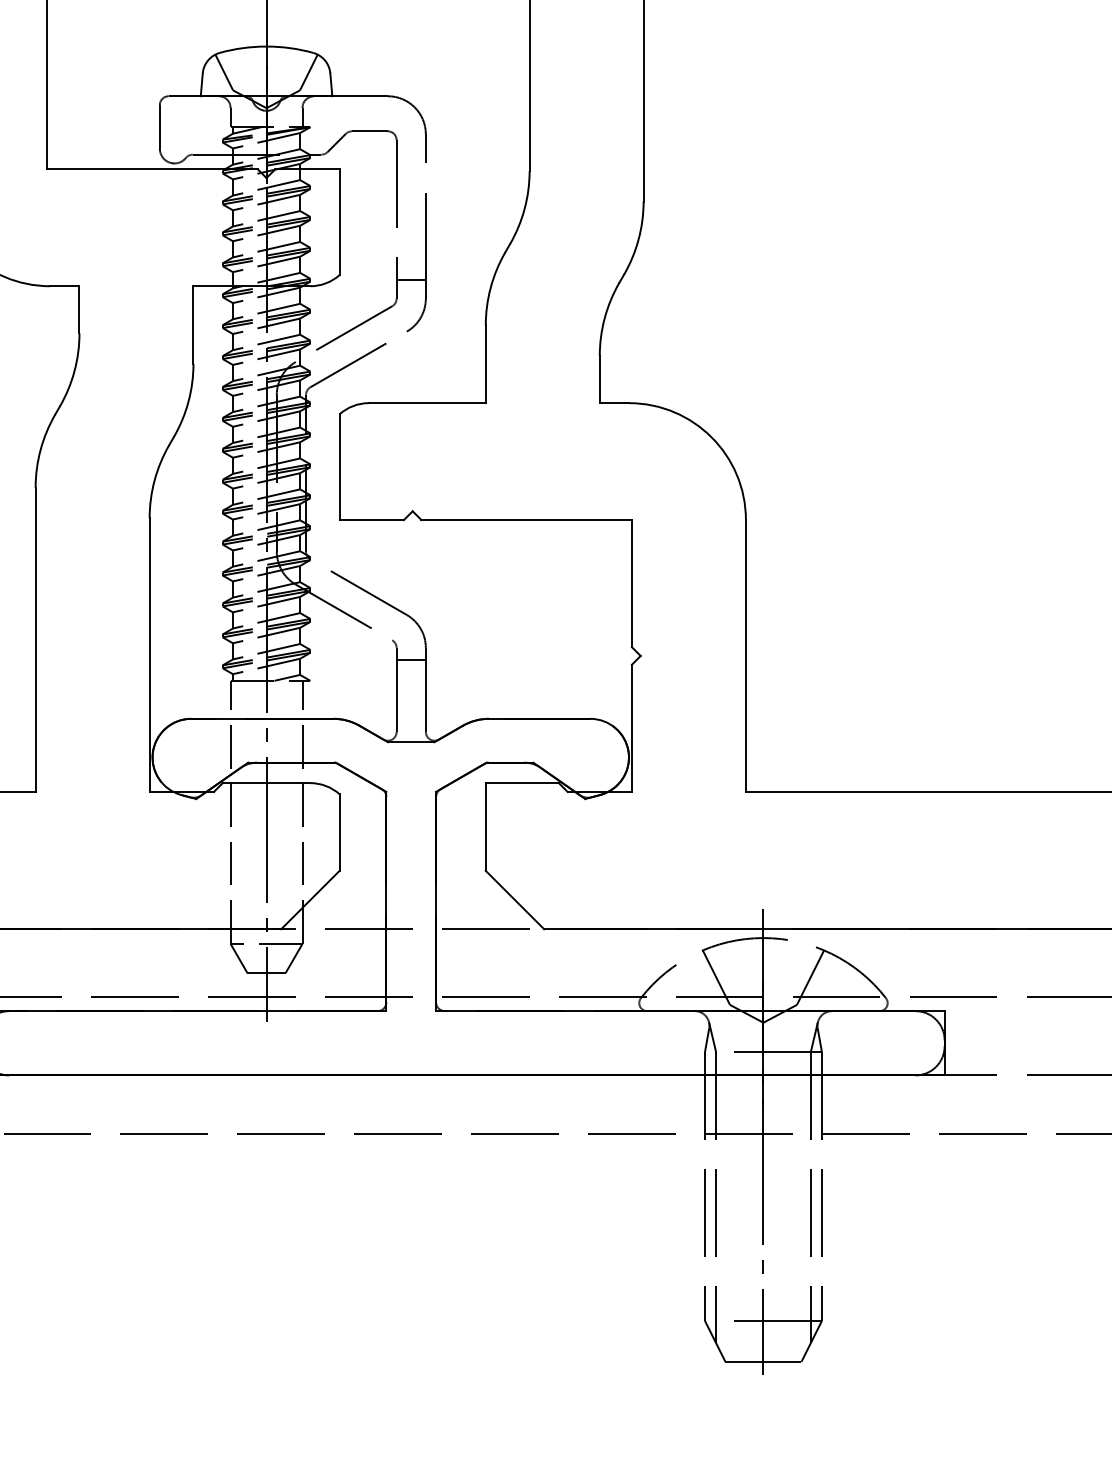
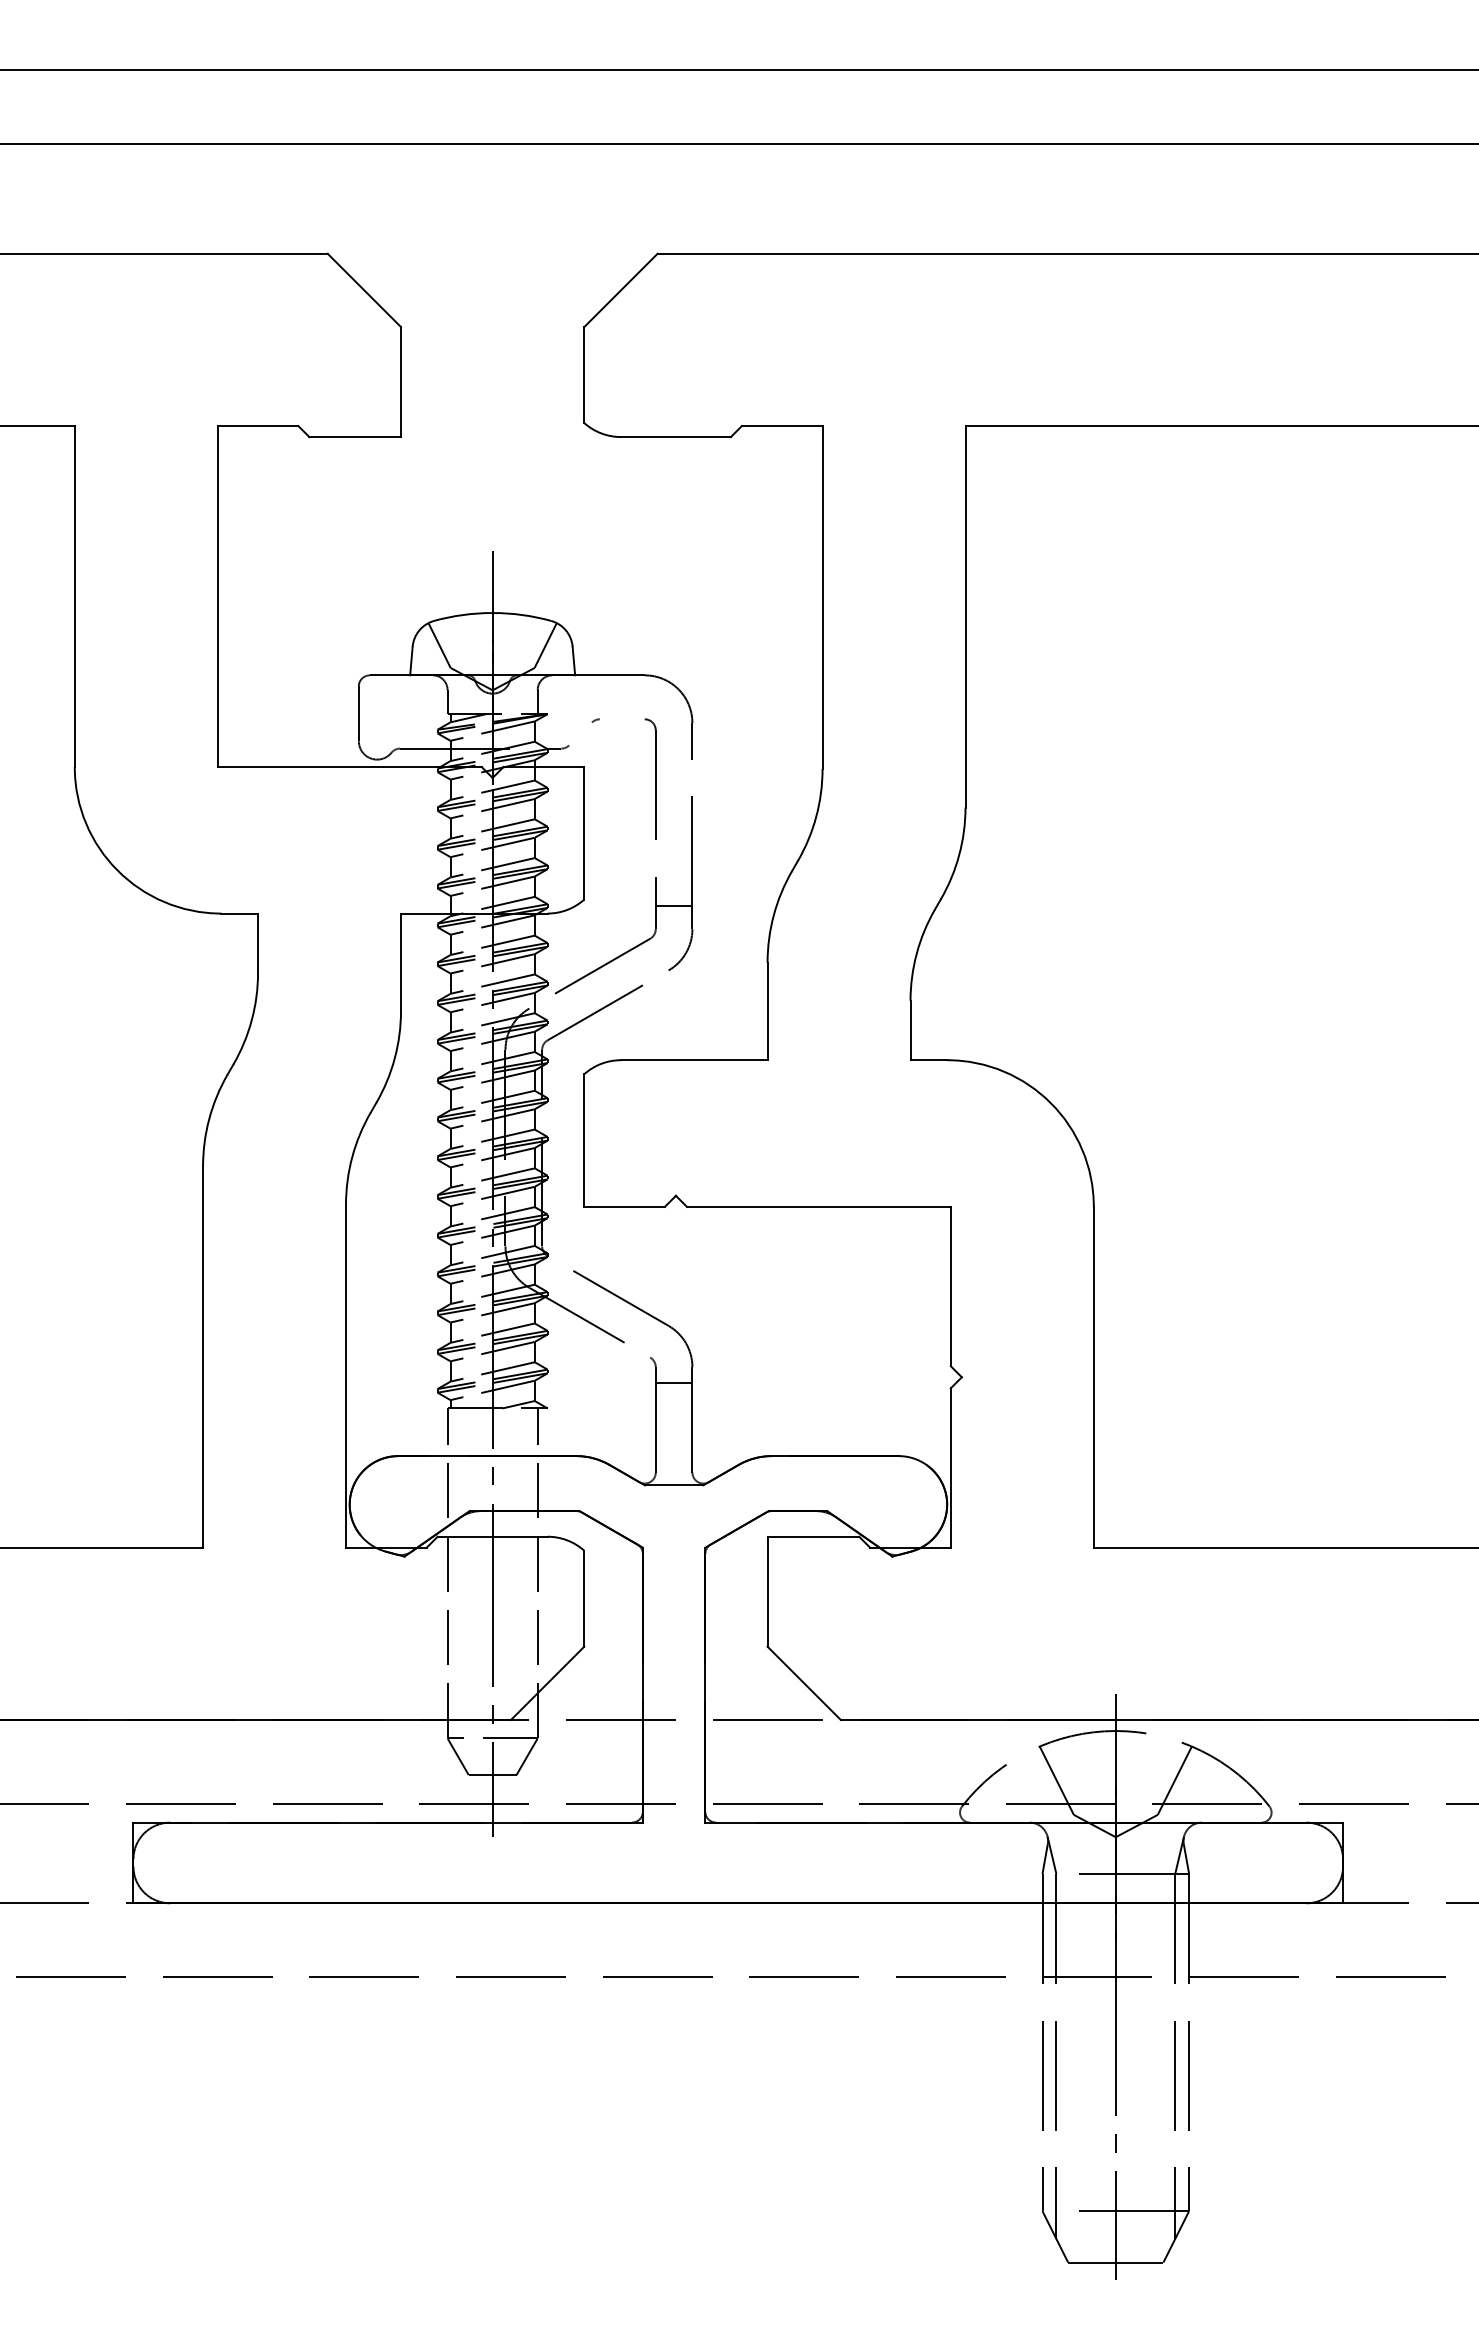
line: (369, 131) -> (621, 719), removed
line: (336, 142) -> (580, 733), removed

